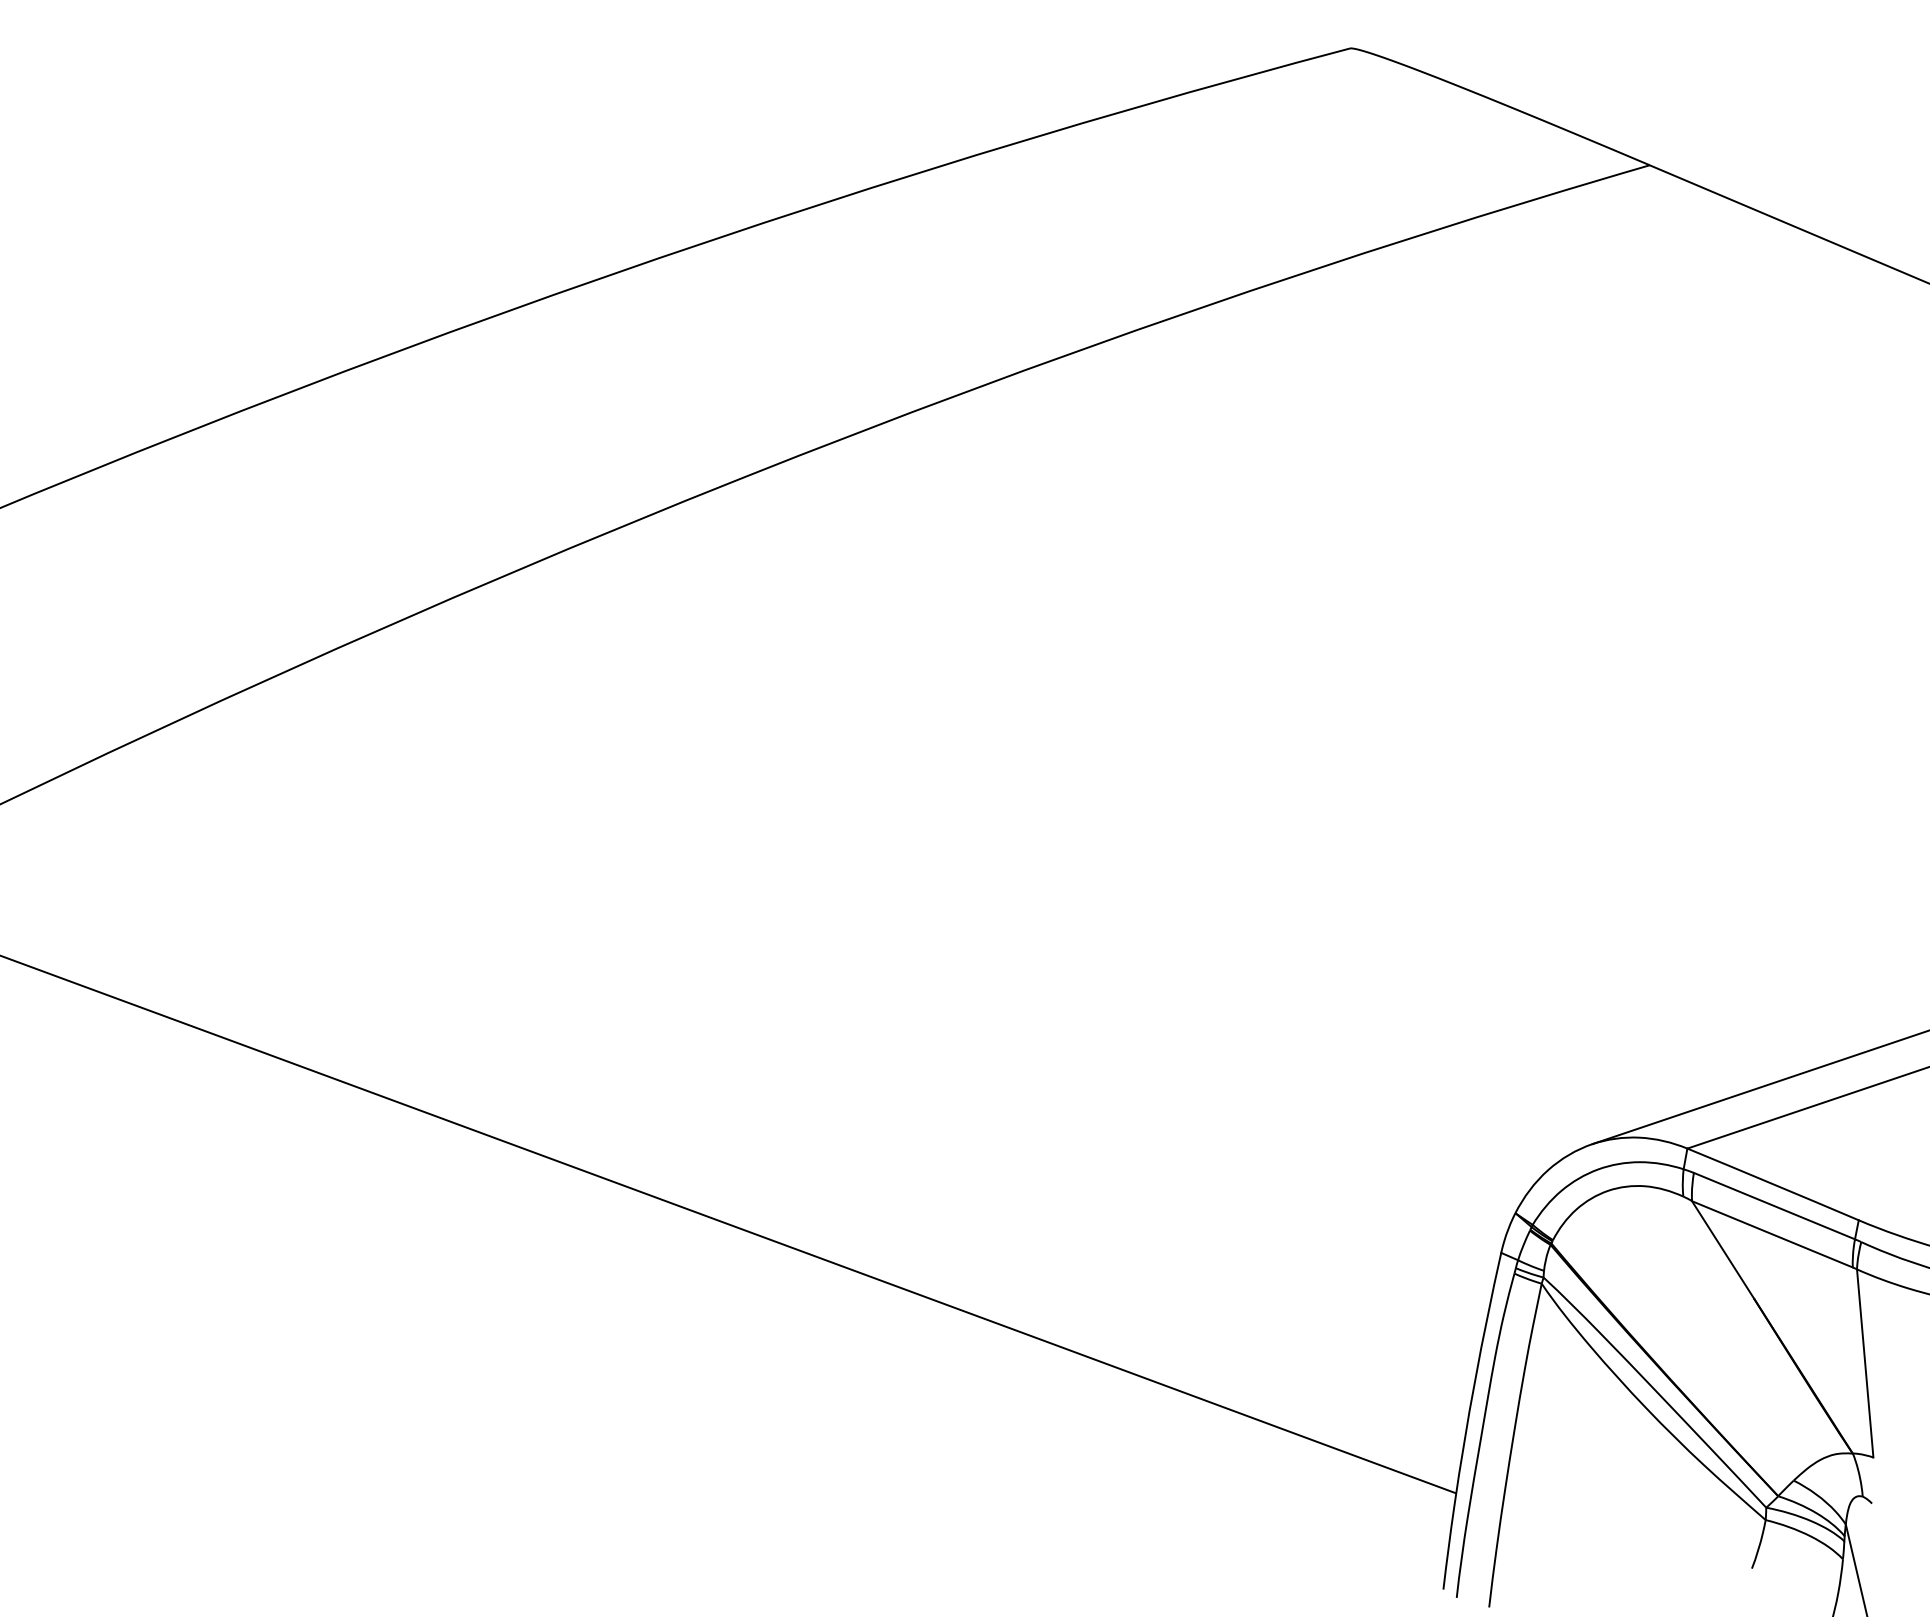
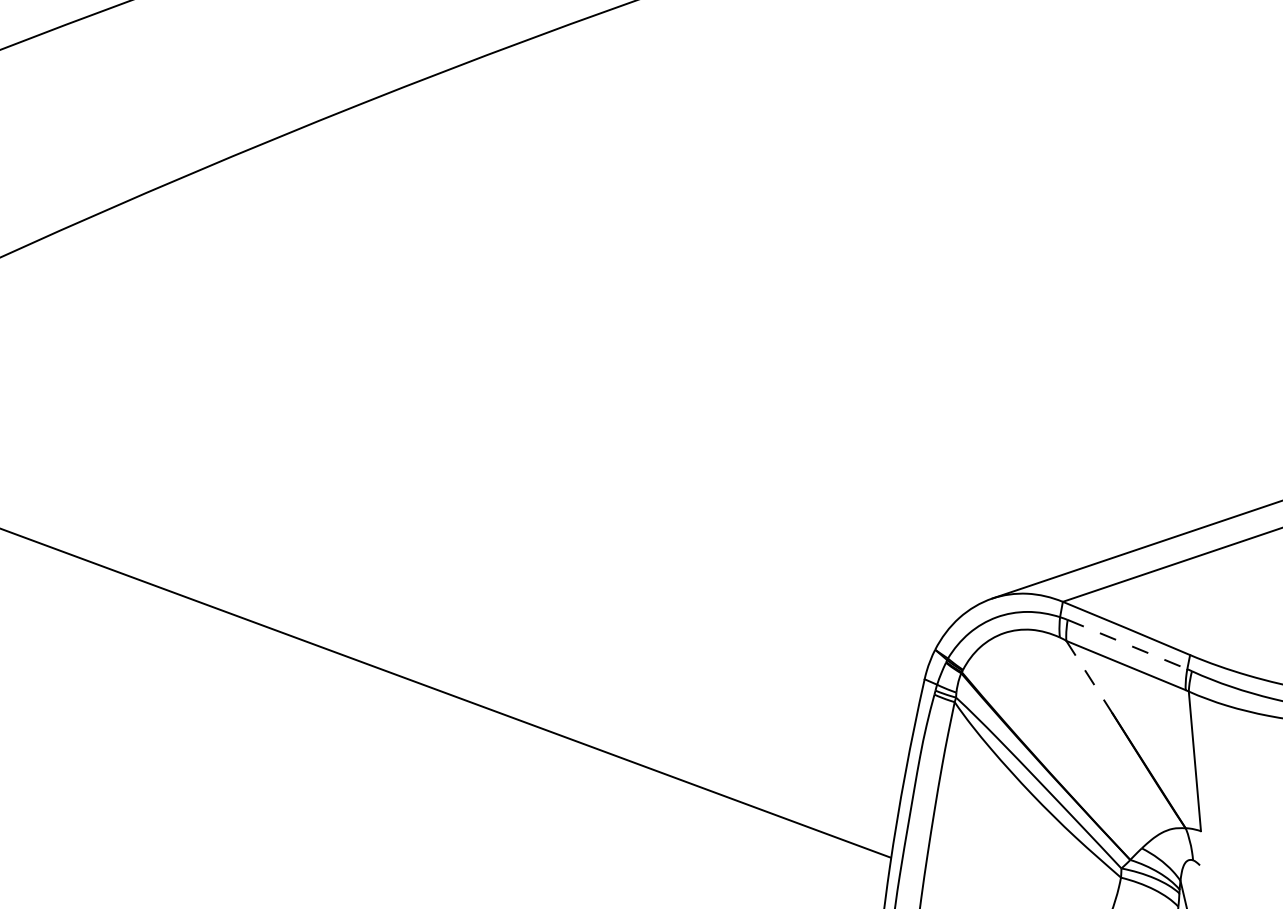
line: (1774, 1206) -> (1127, 644), solid -> dashed
line: (1723, 1250) -> (1089, 677), solid -> dashed

